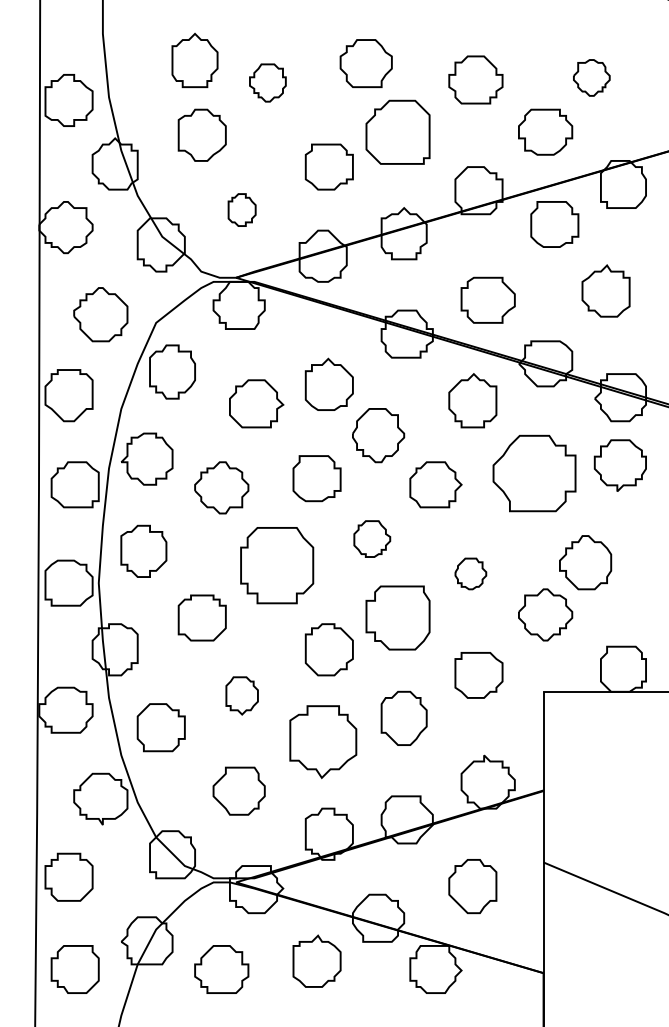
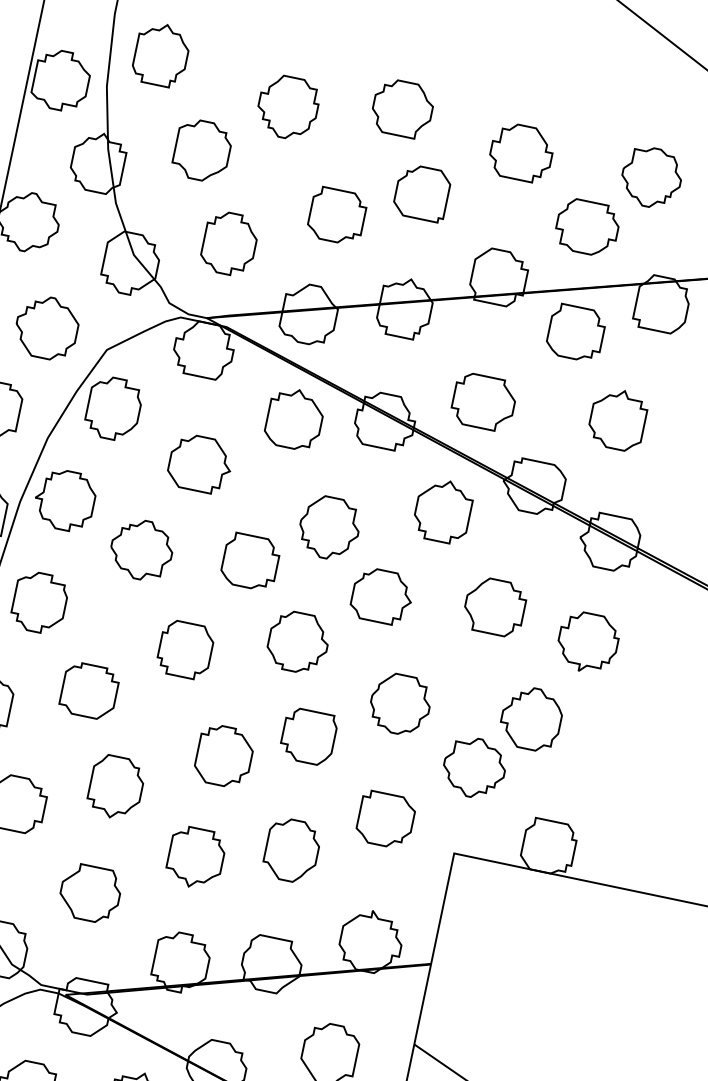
part: (194, 60) -> (160, 54), moved
part: (591, 77) -> (651, 177), size x1.43
part: (267, 82) -> (287, 106), size x1.43
part: (397, 131) -> (421, 192), size x0.71
part: (241, 209) -> (228, 243), size x1.67
part: (328, 383) -> (294, 417), moved
part: (619, 465) -> (586, 642), moved
part: (533, 473) -> (494, 606), size x0.62
part: (371, 538) -> (297, 641), size x1.43
part: (276, 565) -> (184, 649), size x0.62
part: (470, 573) -> (400, 703), size x1.67
part: (397, 617) -> (308, 736), size x0.71
part: (241, 695) -> (115, 786), size x1.43
part: (322, 741) -> (195, 857), size x0.71

